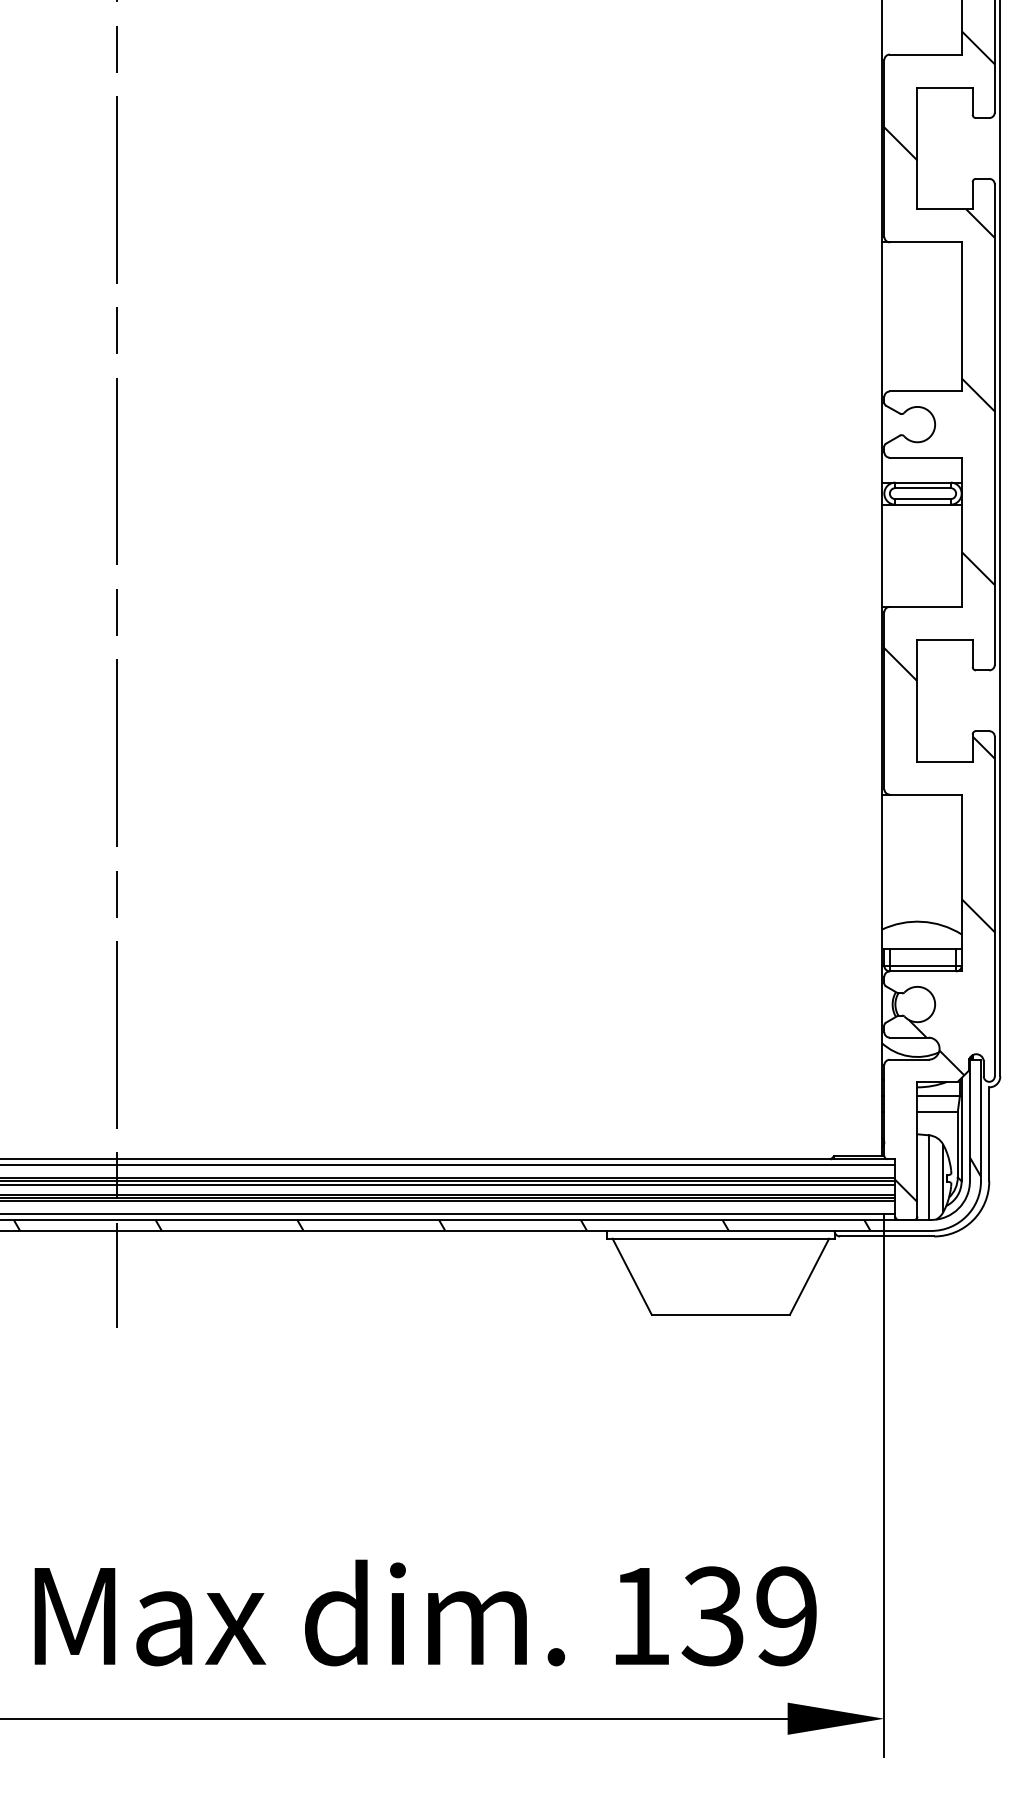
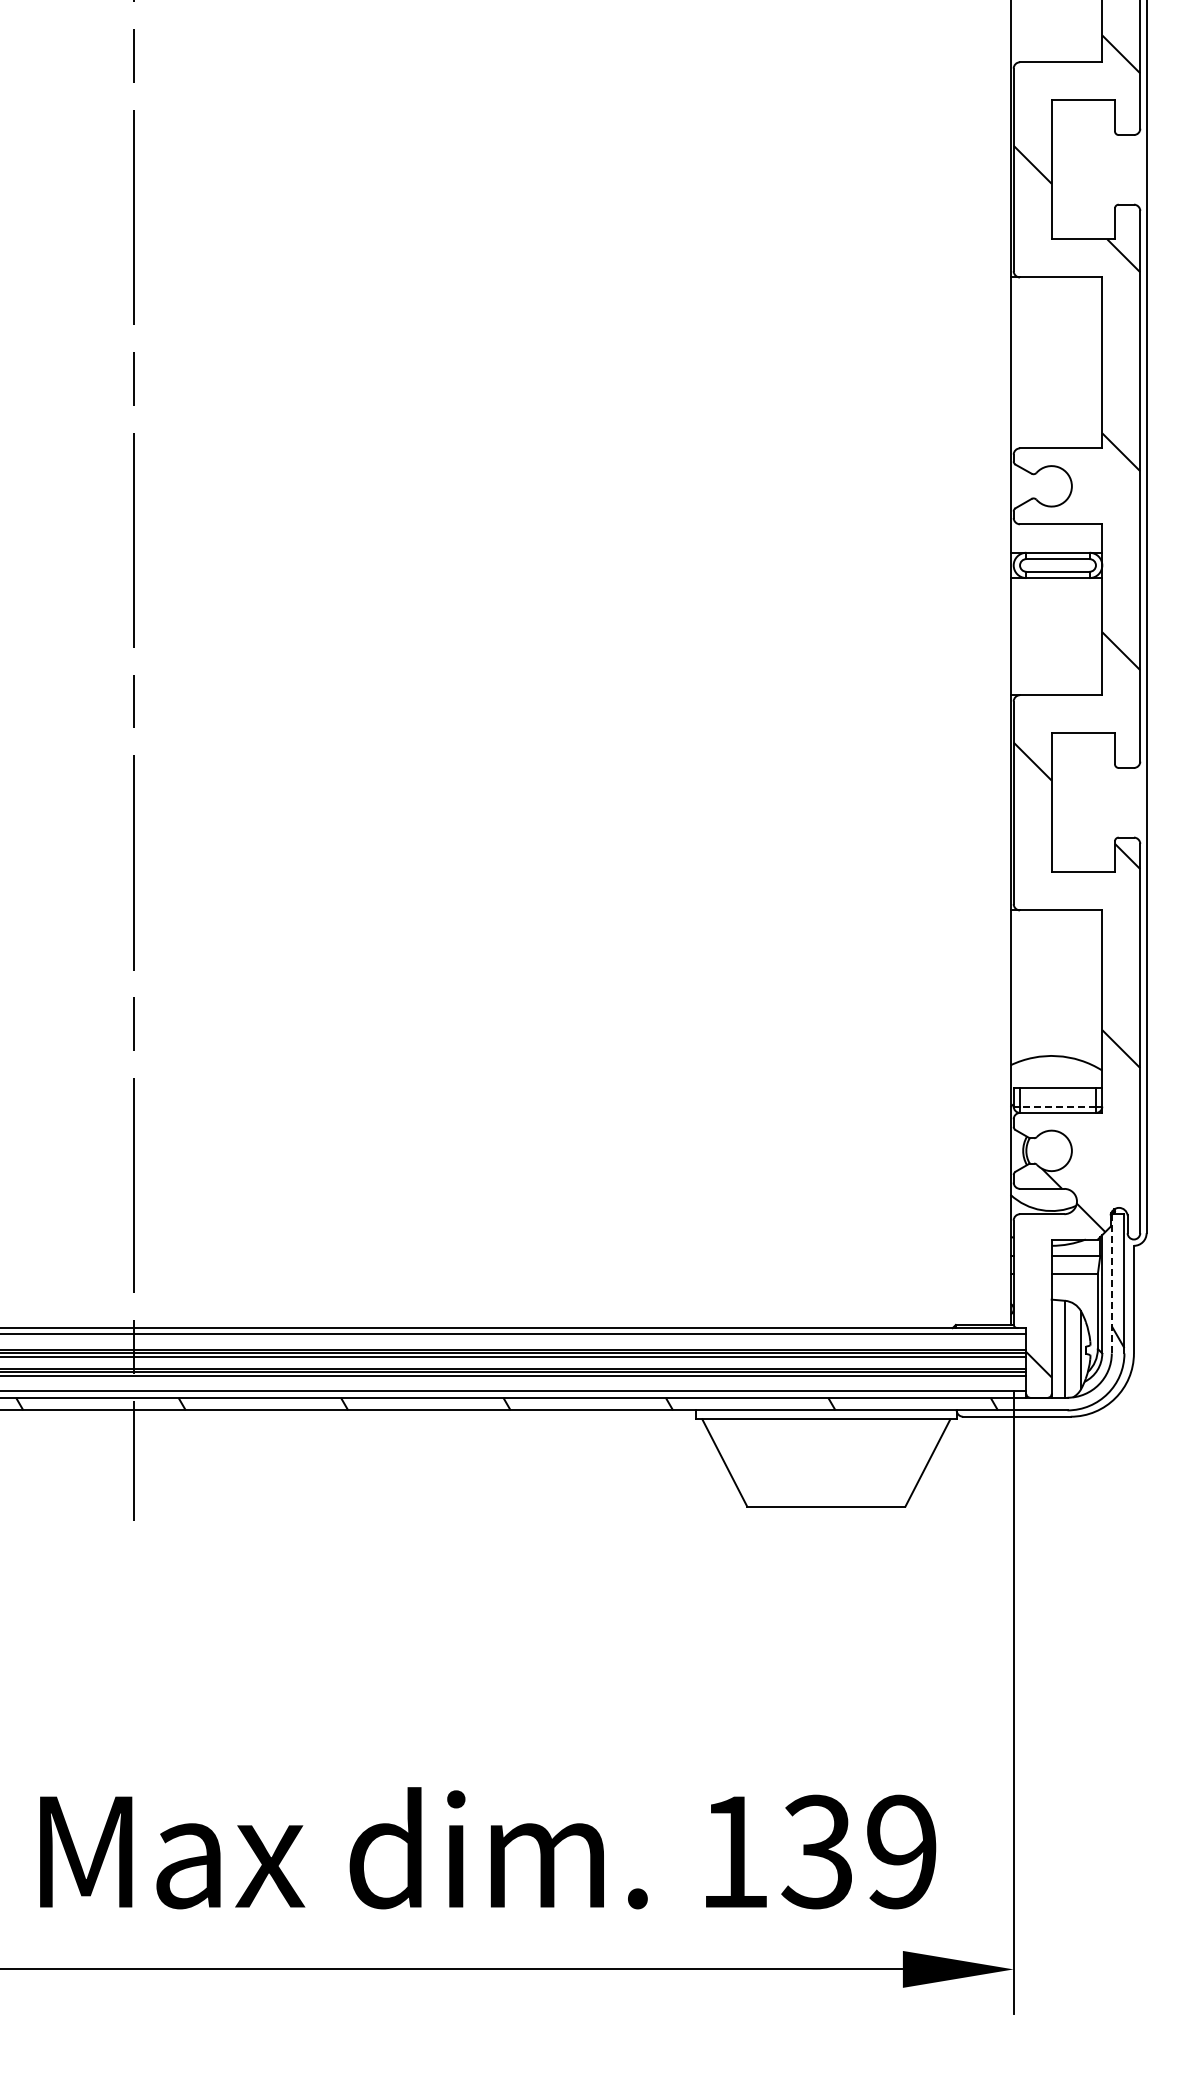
line: (923, 965) -> (1058, 1106), solid -> dashed
line: (969, 1120) -> (1111, 1283), solid -> dashed

